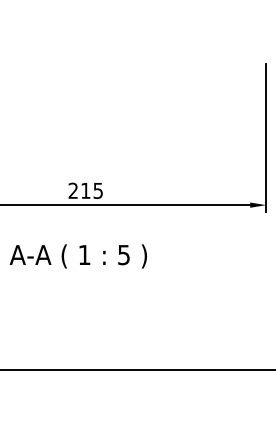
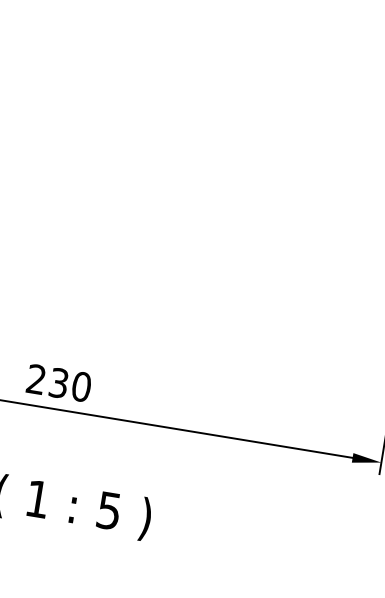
text: (92, 190) -> (71, 384), 215 -> 230

